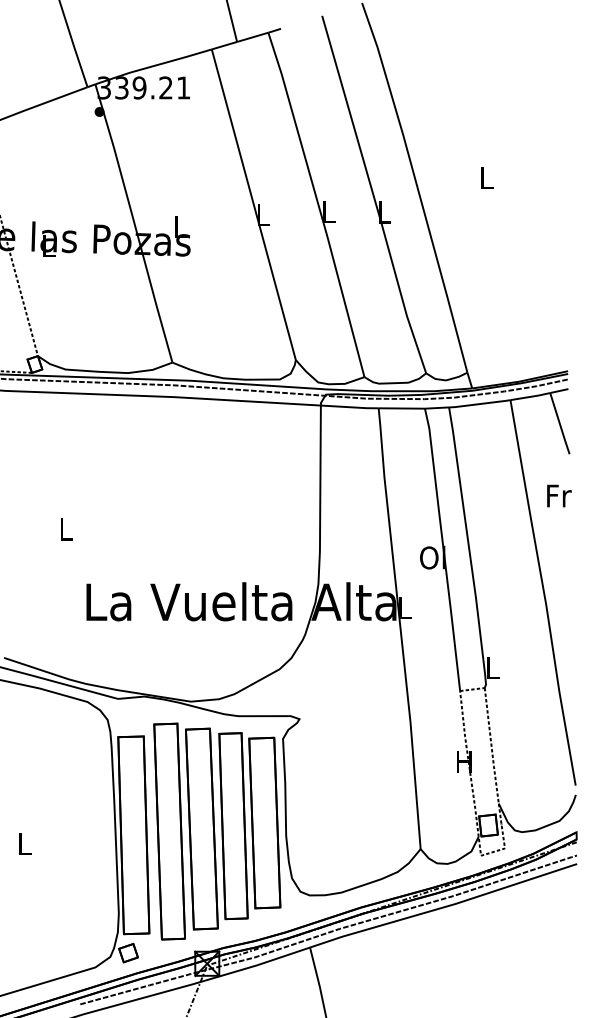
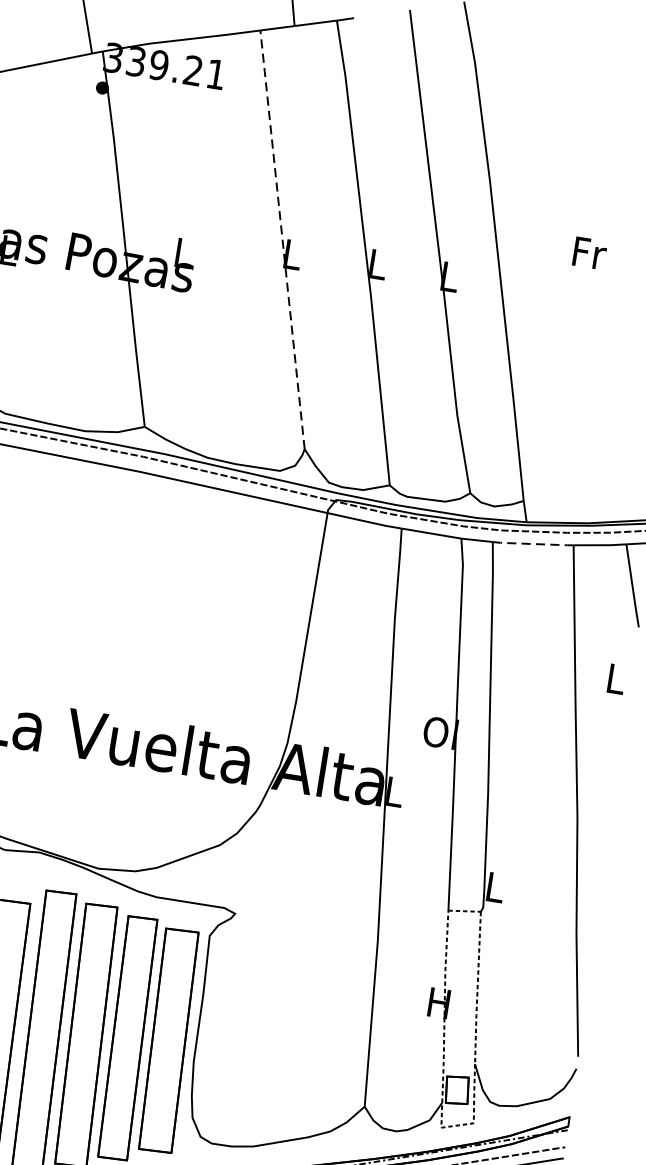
text: (487, 177) -> (590, 252), L -> Fr
line: (253, 204) -> (282, 239), solid -> dashed
line: (480, 404) -> (534, 544), solid -> dashed
text: (559, 495) -> (617, 678), Fr -> L

